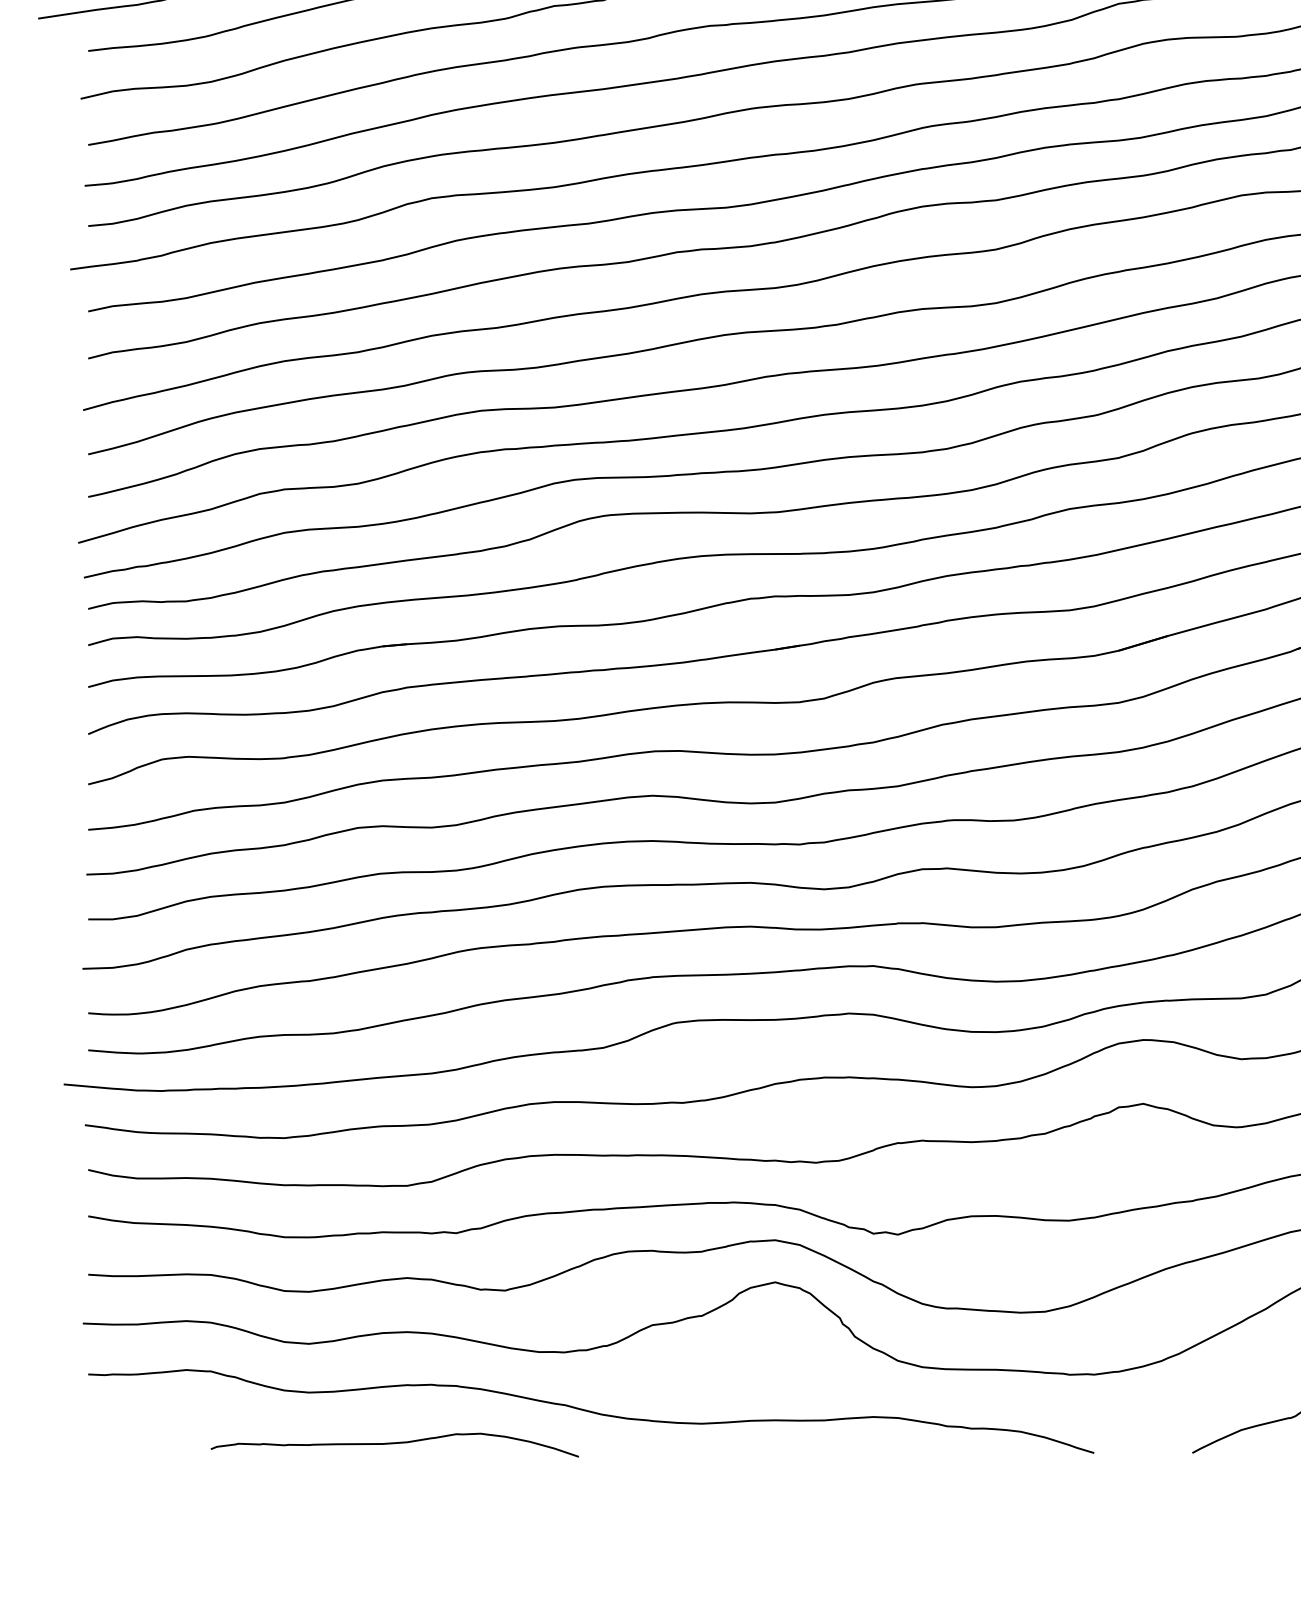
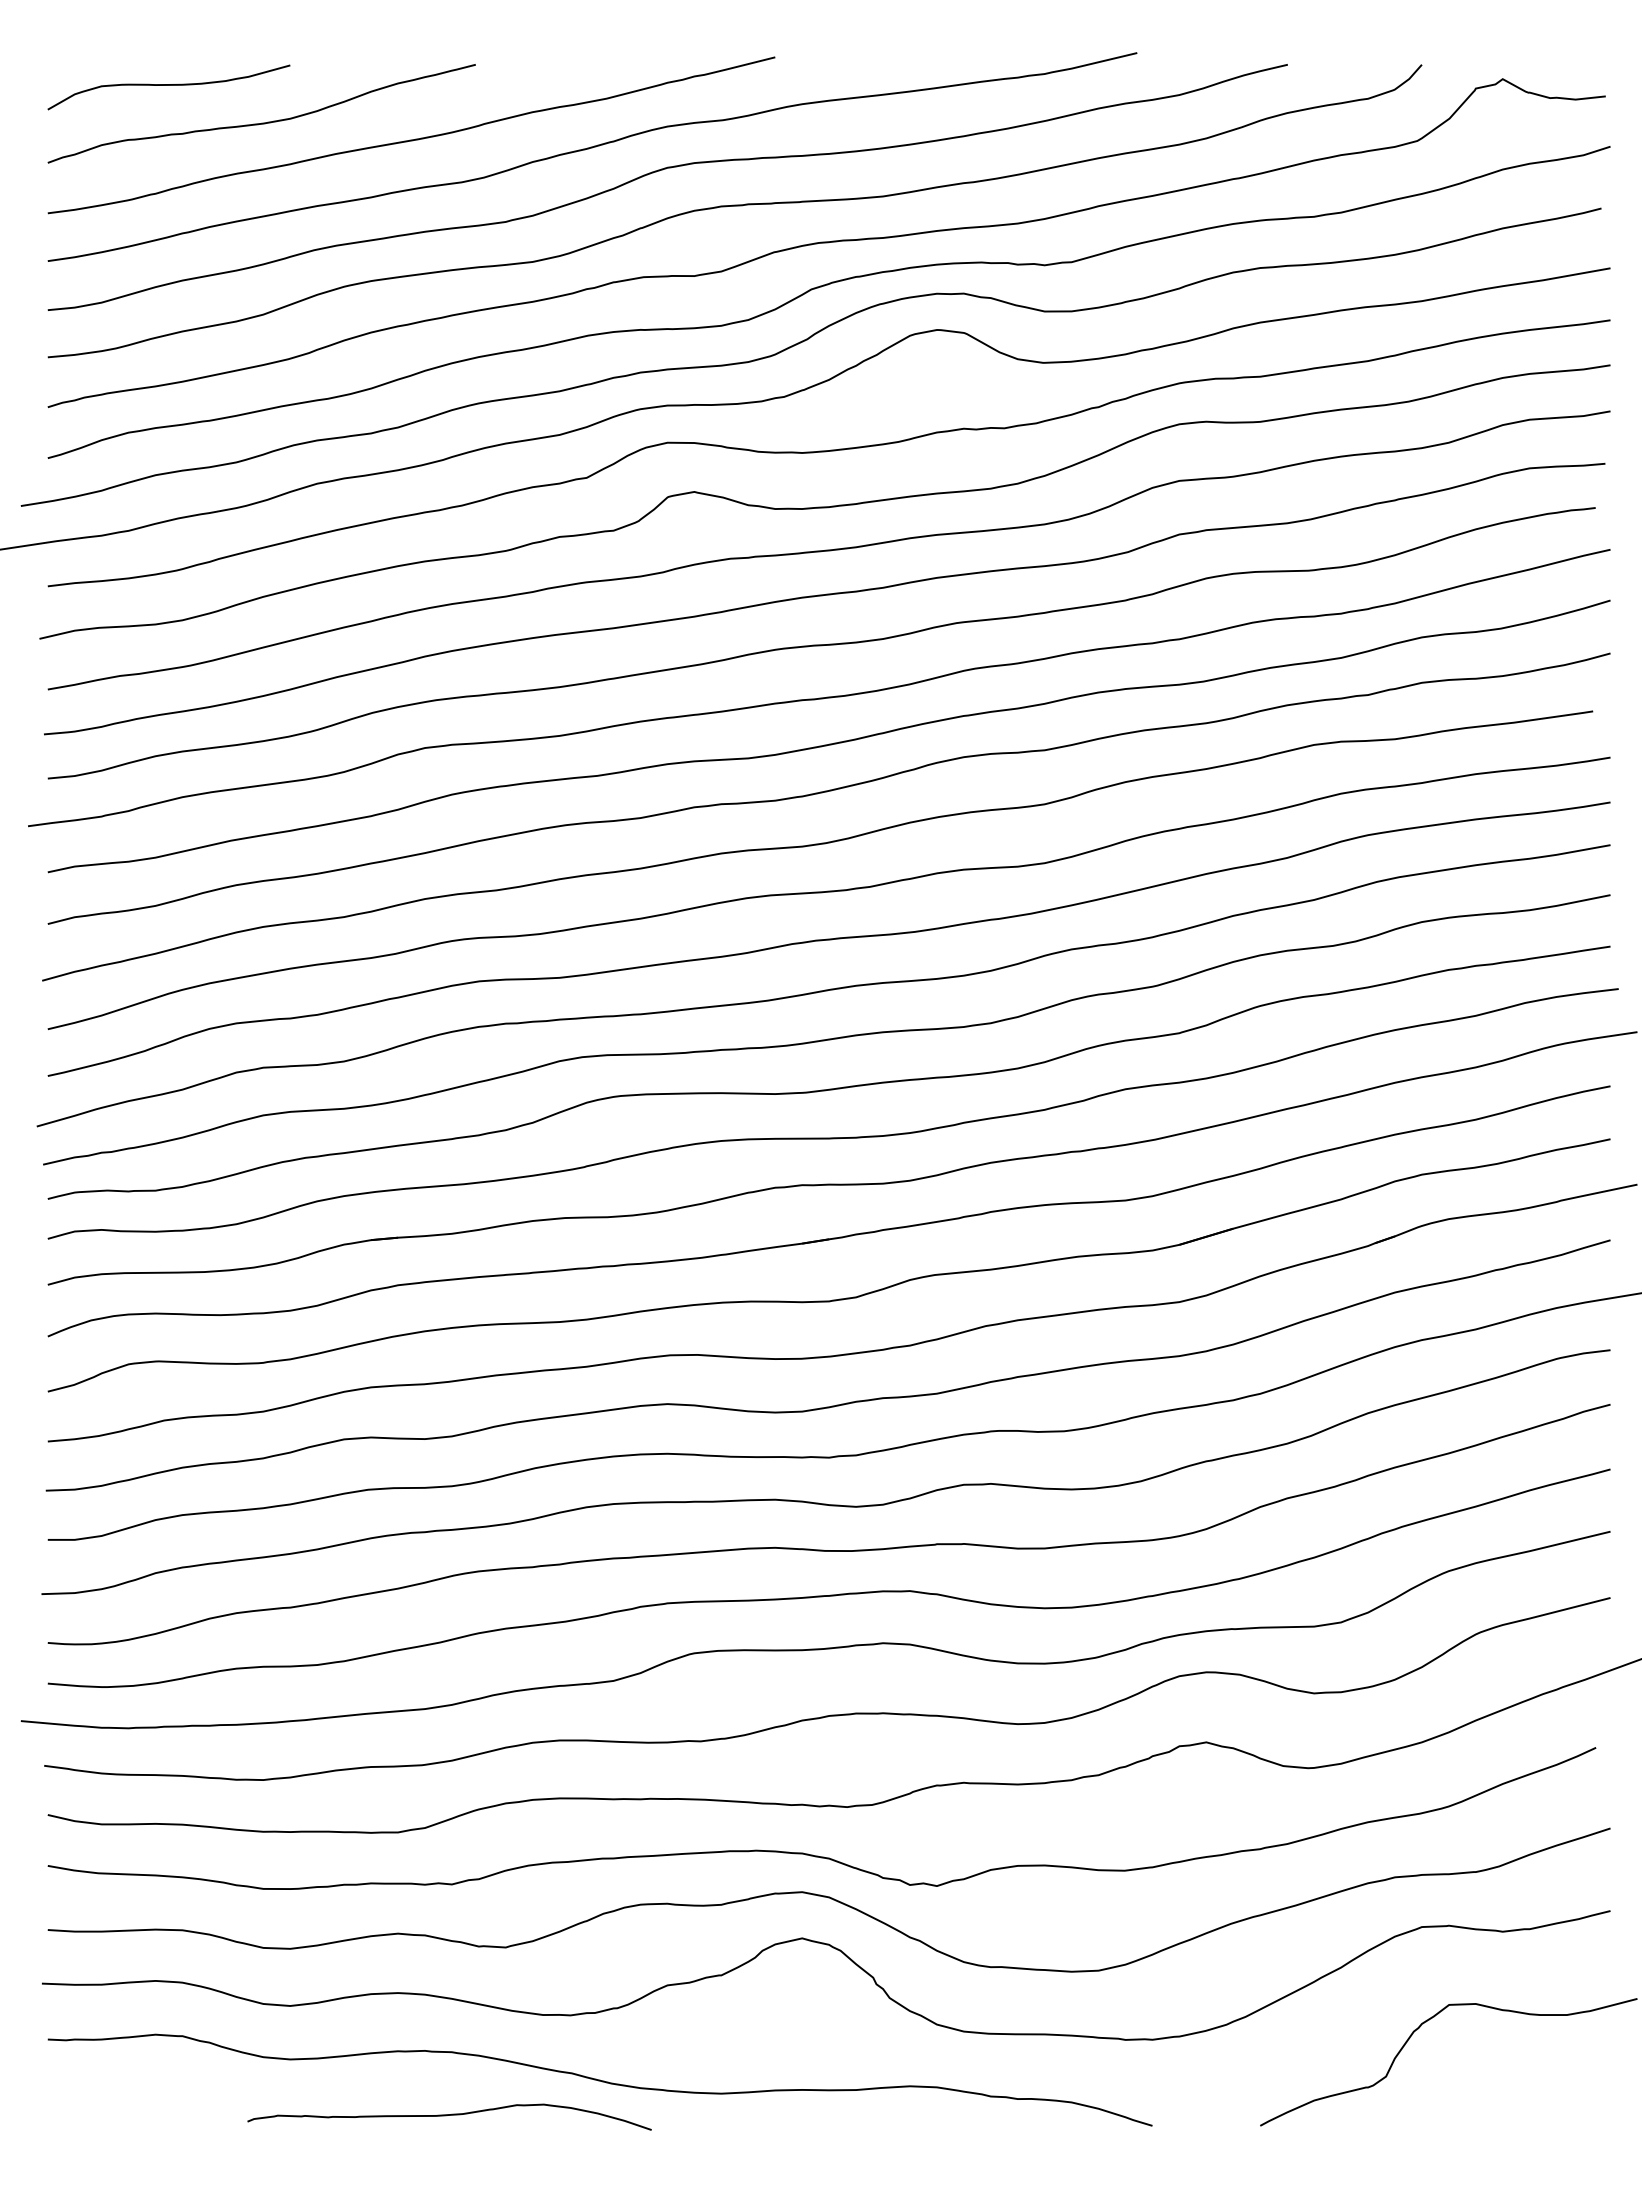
curve: (394, 1443) -> (449, 2115), moved

